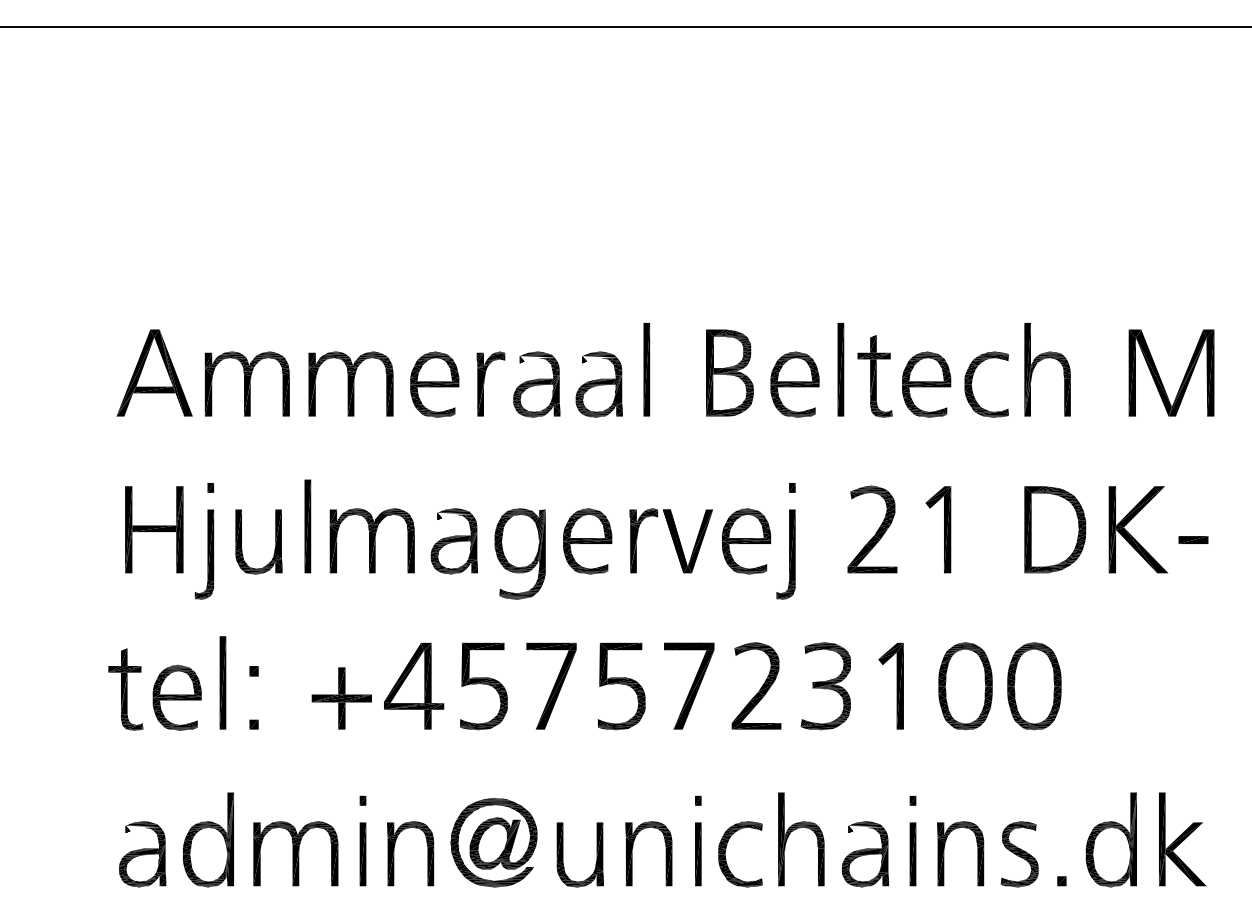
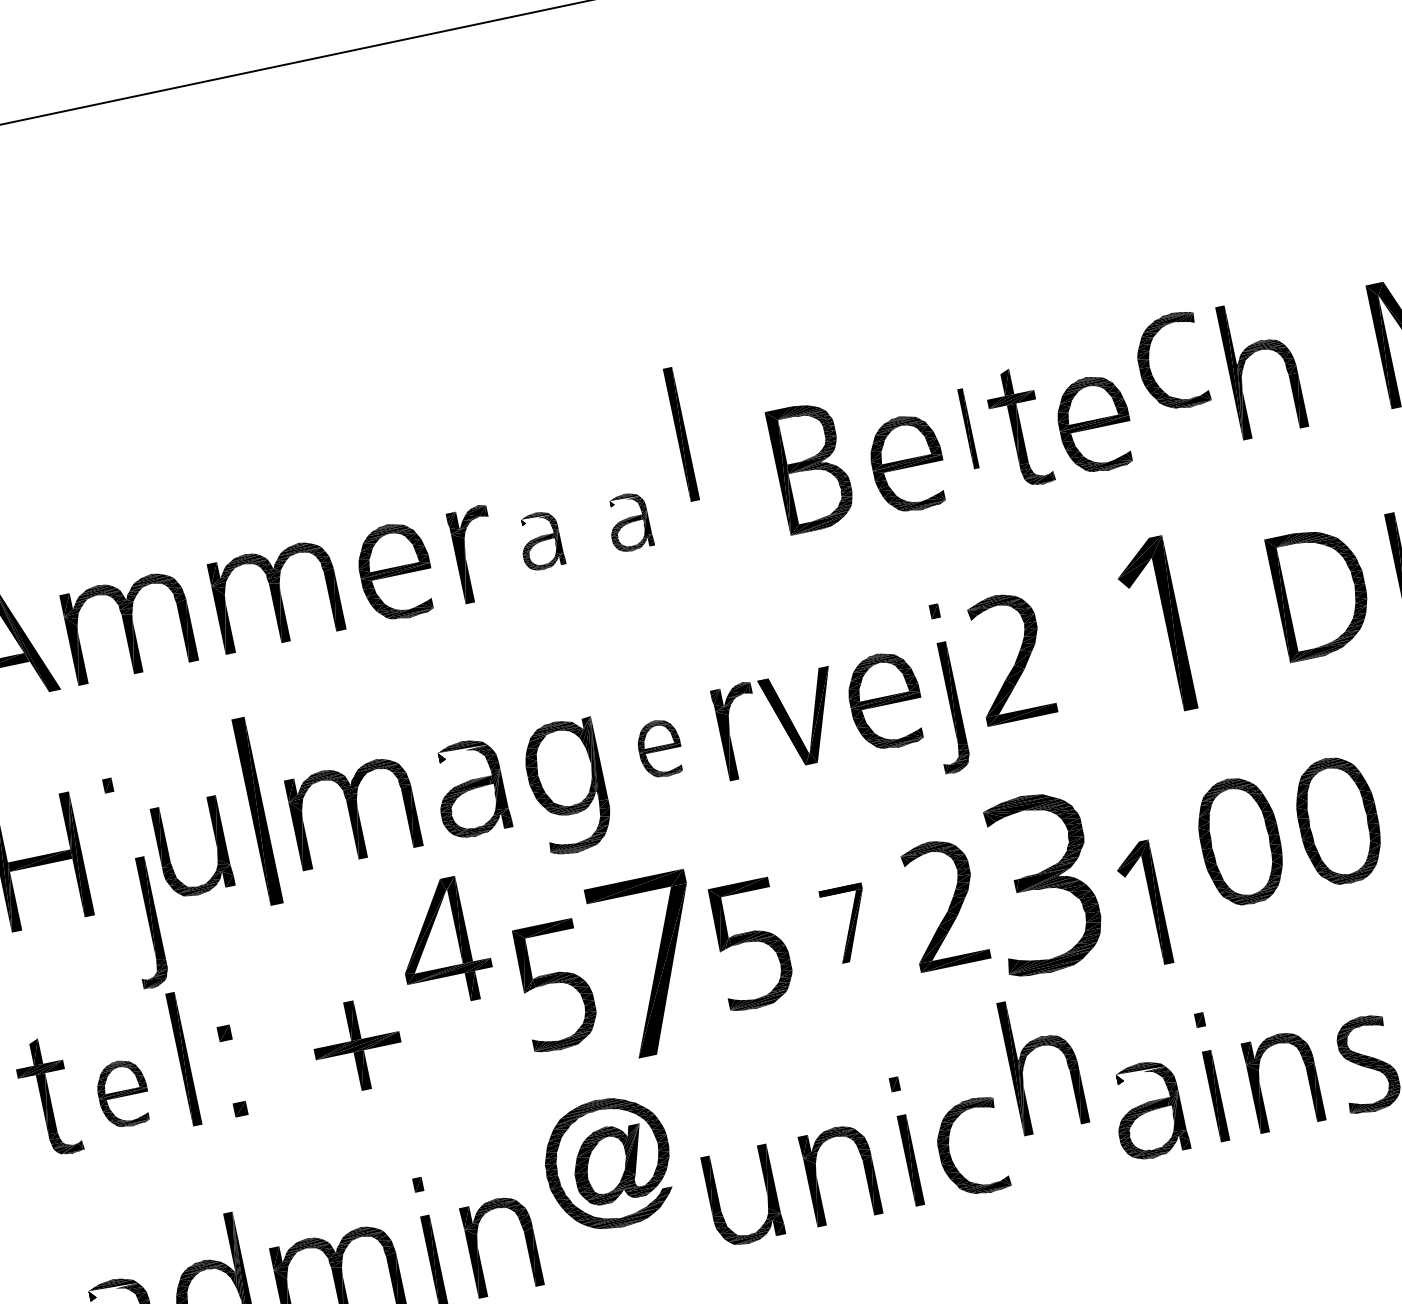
part: (646, 369) -> (680, 434), moved
part: (840, 369) -> (967, 428), size x0.6
part: (972, 382) -> (1150, 363), moved
part: (536, 384) -> (540, 541), size x0.6
part: (598, 384) -> (628, 522), size x0.6
part: (307, 526) -> (257, 811), size x1.4
part: (872, 529) -> (1010, 657), moved
part: (938, 529) -> (1154, 626), size x1.4
part: (587, 541) -> (659, 748), size x0.6
part: (204, 554) -> (144, 922), moved
part: (414, 685) -> (443, 941), moved
part: (551, 685) -> (651, 964), size x1.4
part: (689, 685) -> (847, 923), size x0.6
part: (890, 685) -> (1142, 904), moved
part: (825, 686) -> (1041, 883), size x1.4
part: (176, 697) -> (122, 1093), size x0.7
part: (800, 828) -> (1038, 1047), moved
part: (493, 842) -> (607, 1163), moved

